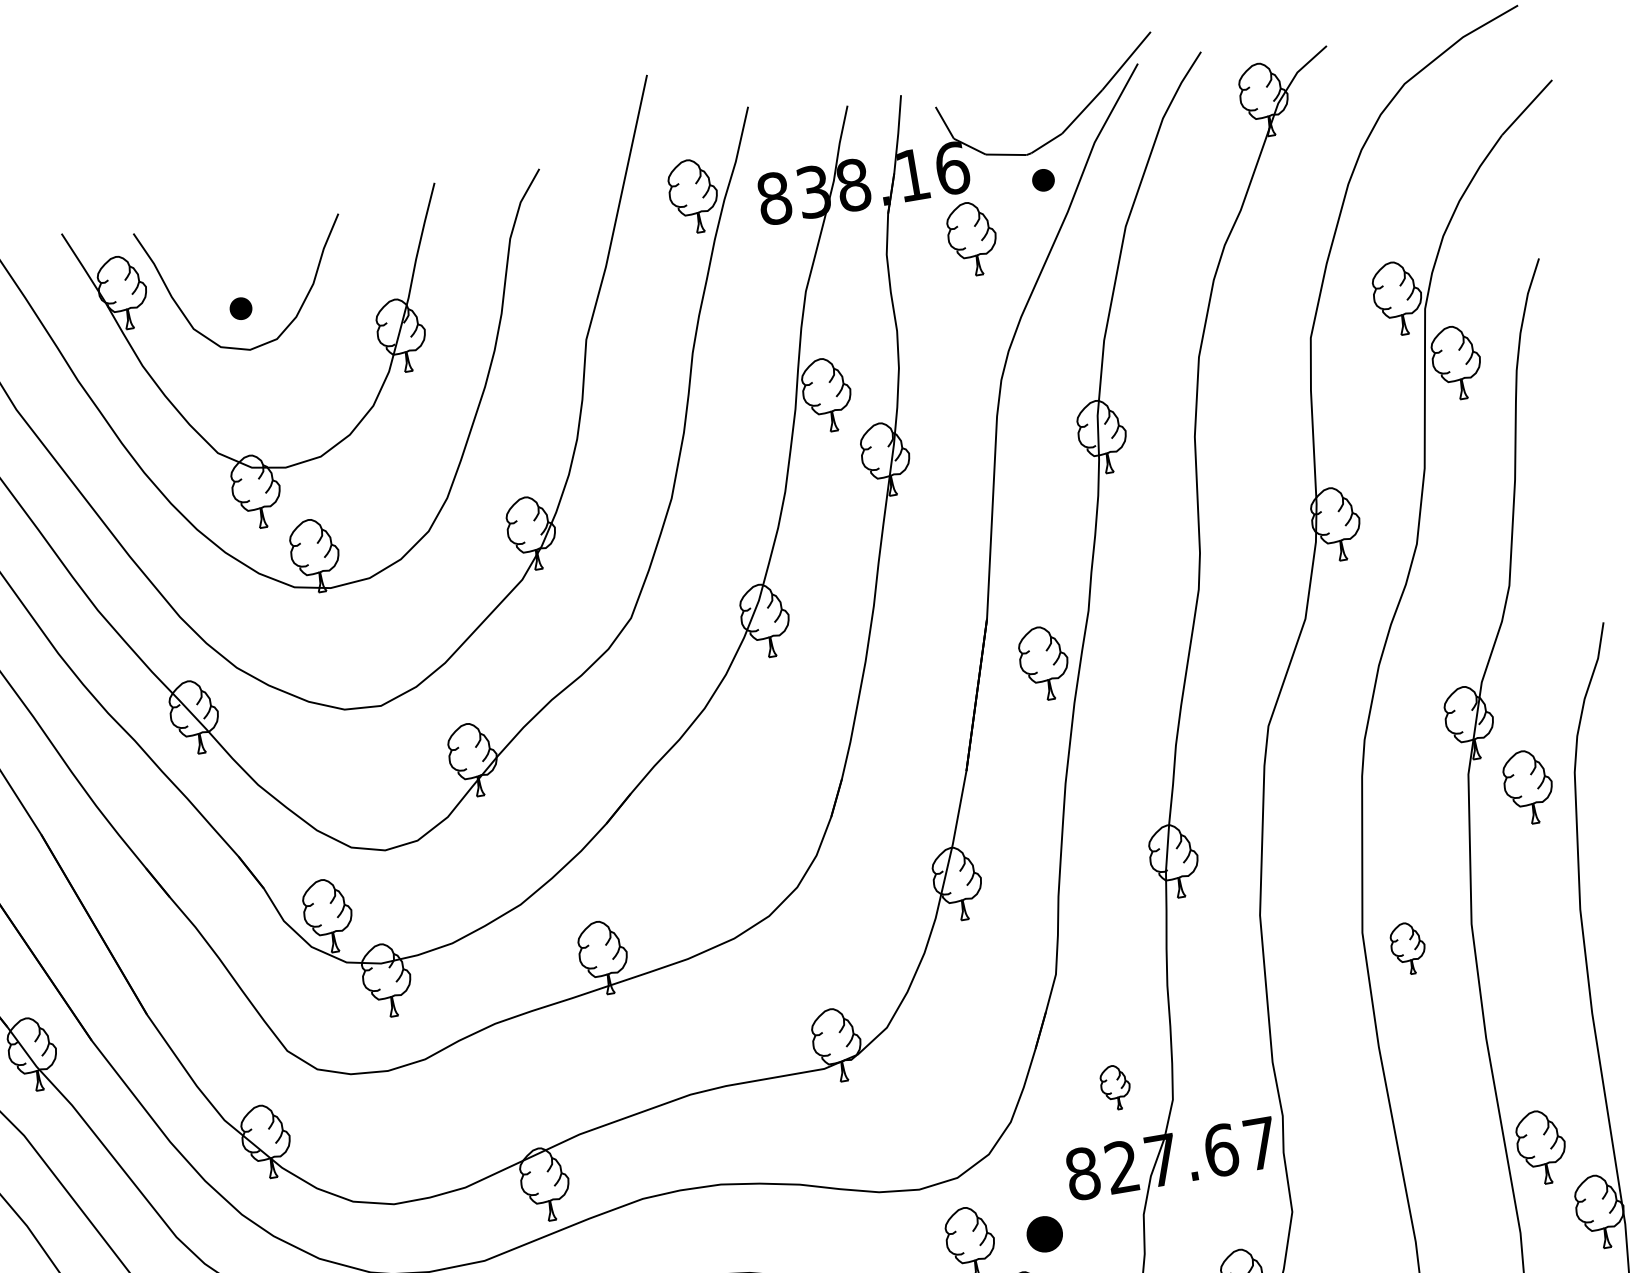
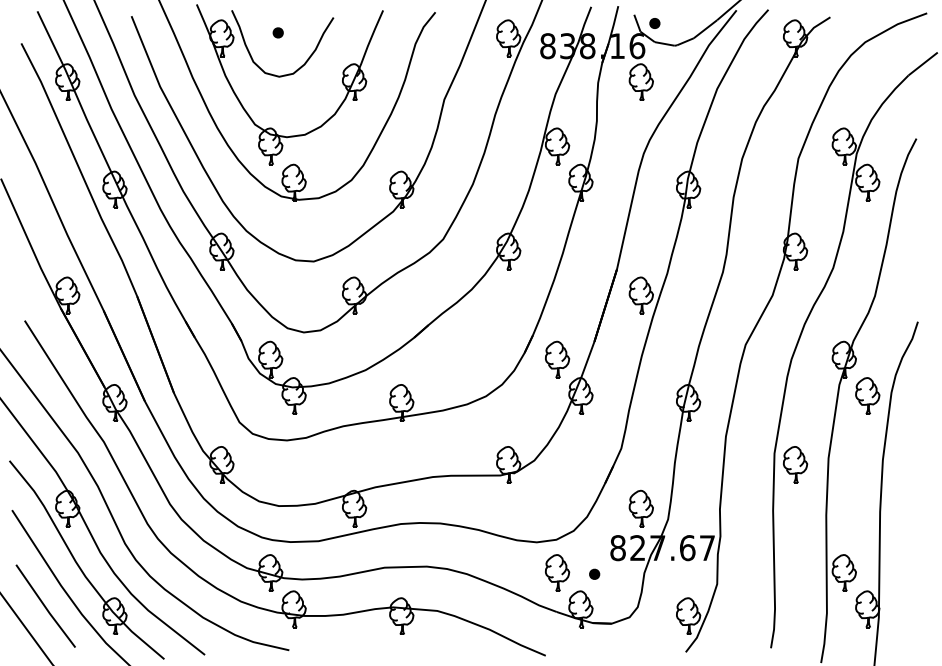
part: (1042, 180) -> (654, 23), moved
part: (239, 308) -> (277, 32), moved
part: (898, 818) -> (557, 359), added
part: (1407, 947) -> (795, 464), size x1.43
part: (1114, 1087) -> (640, 508), size x1.67
part: (1044, 1232) -> (594, 573), size x0.62

